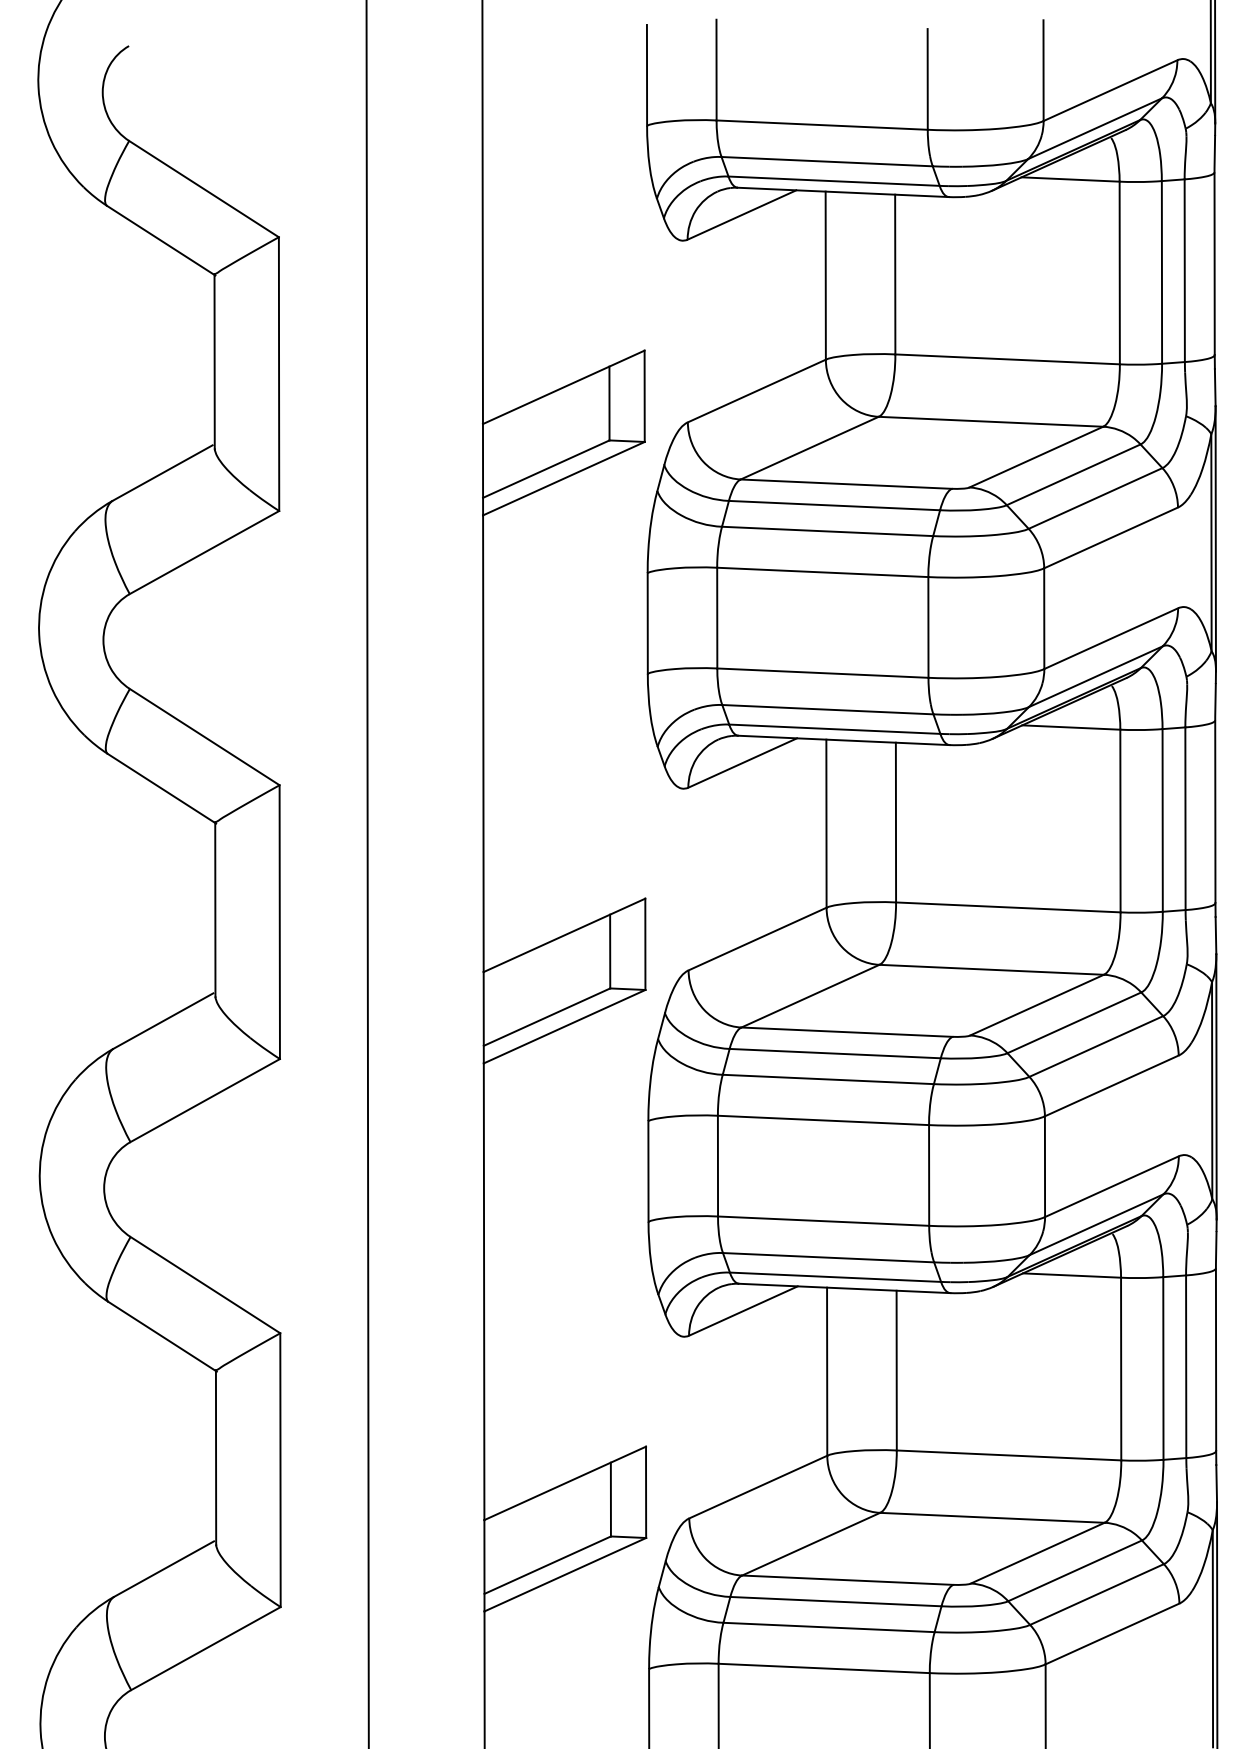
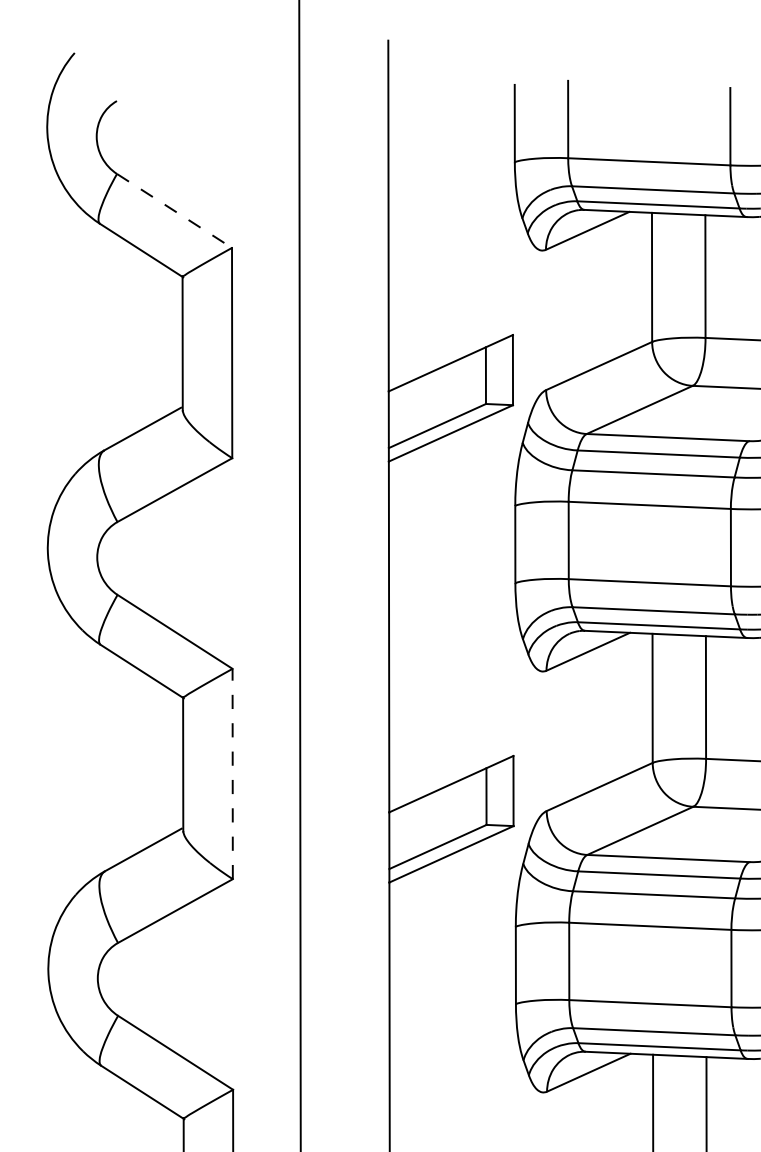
line: (204, 189) -> (174, 211), solid -> dashed
line: (279, 922) -> (232, 774), solid -> dashed

